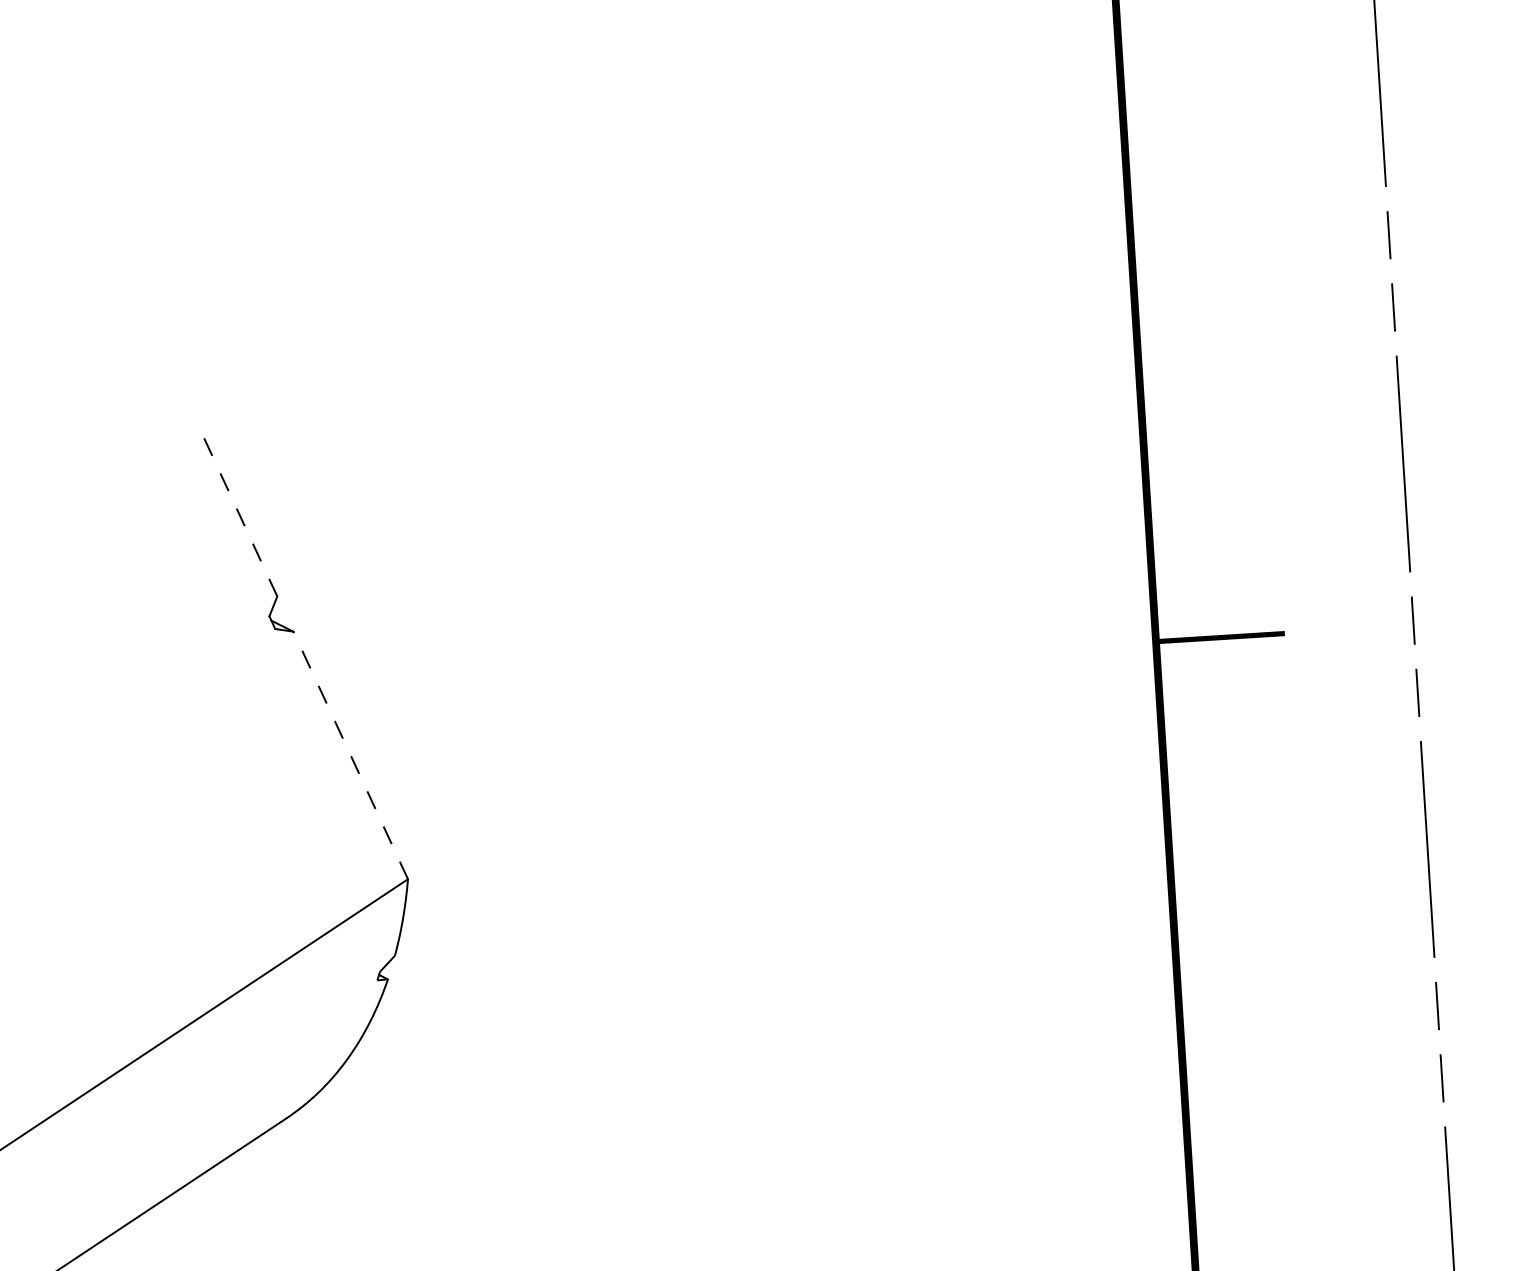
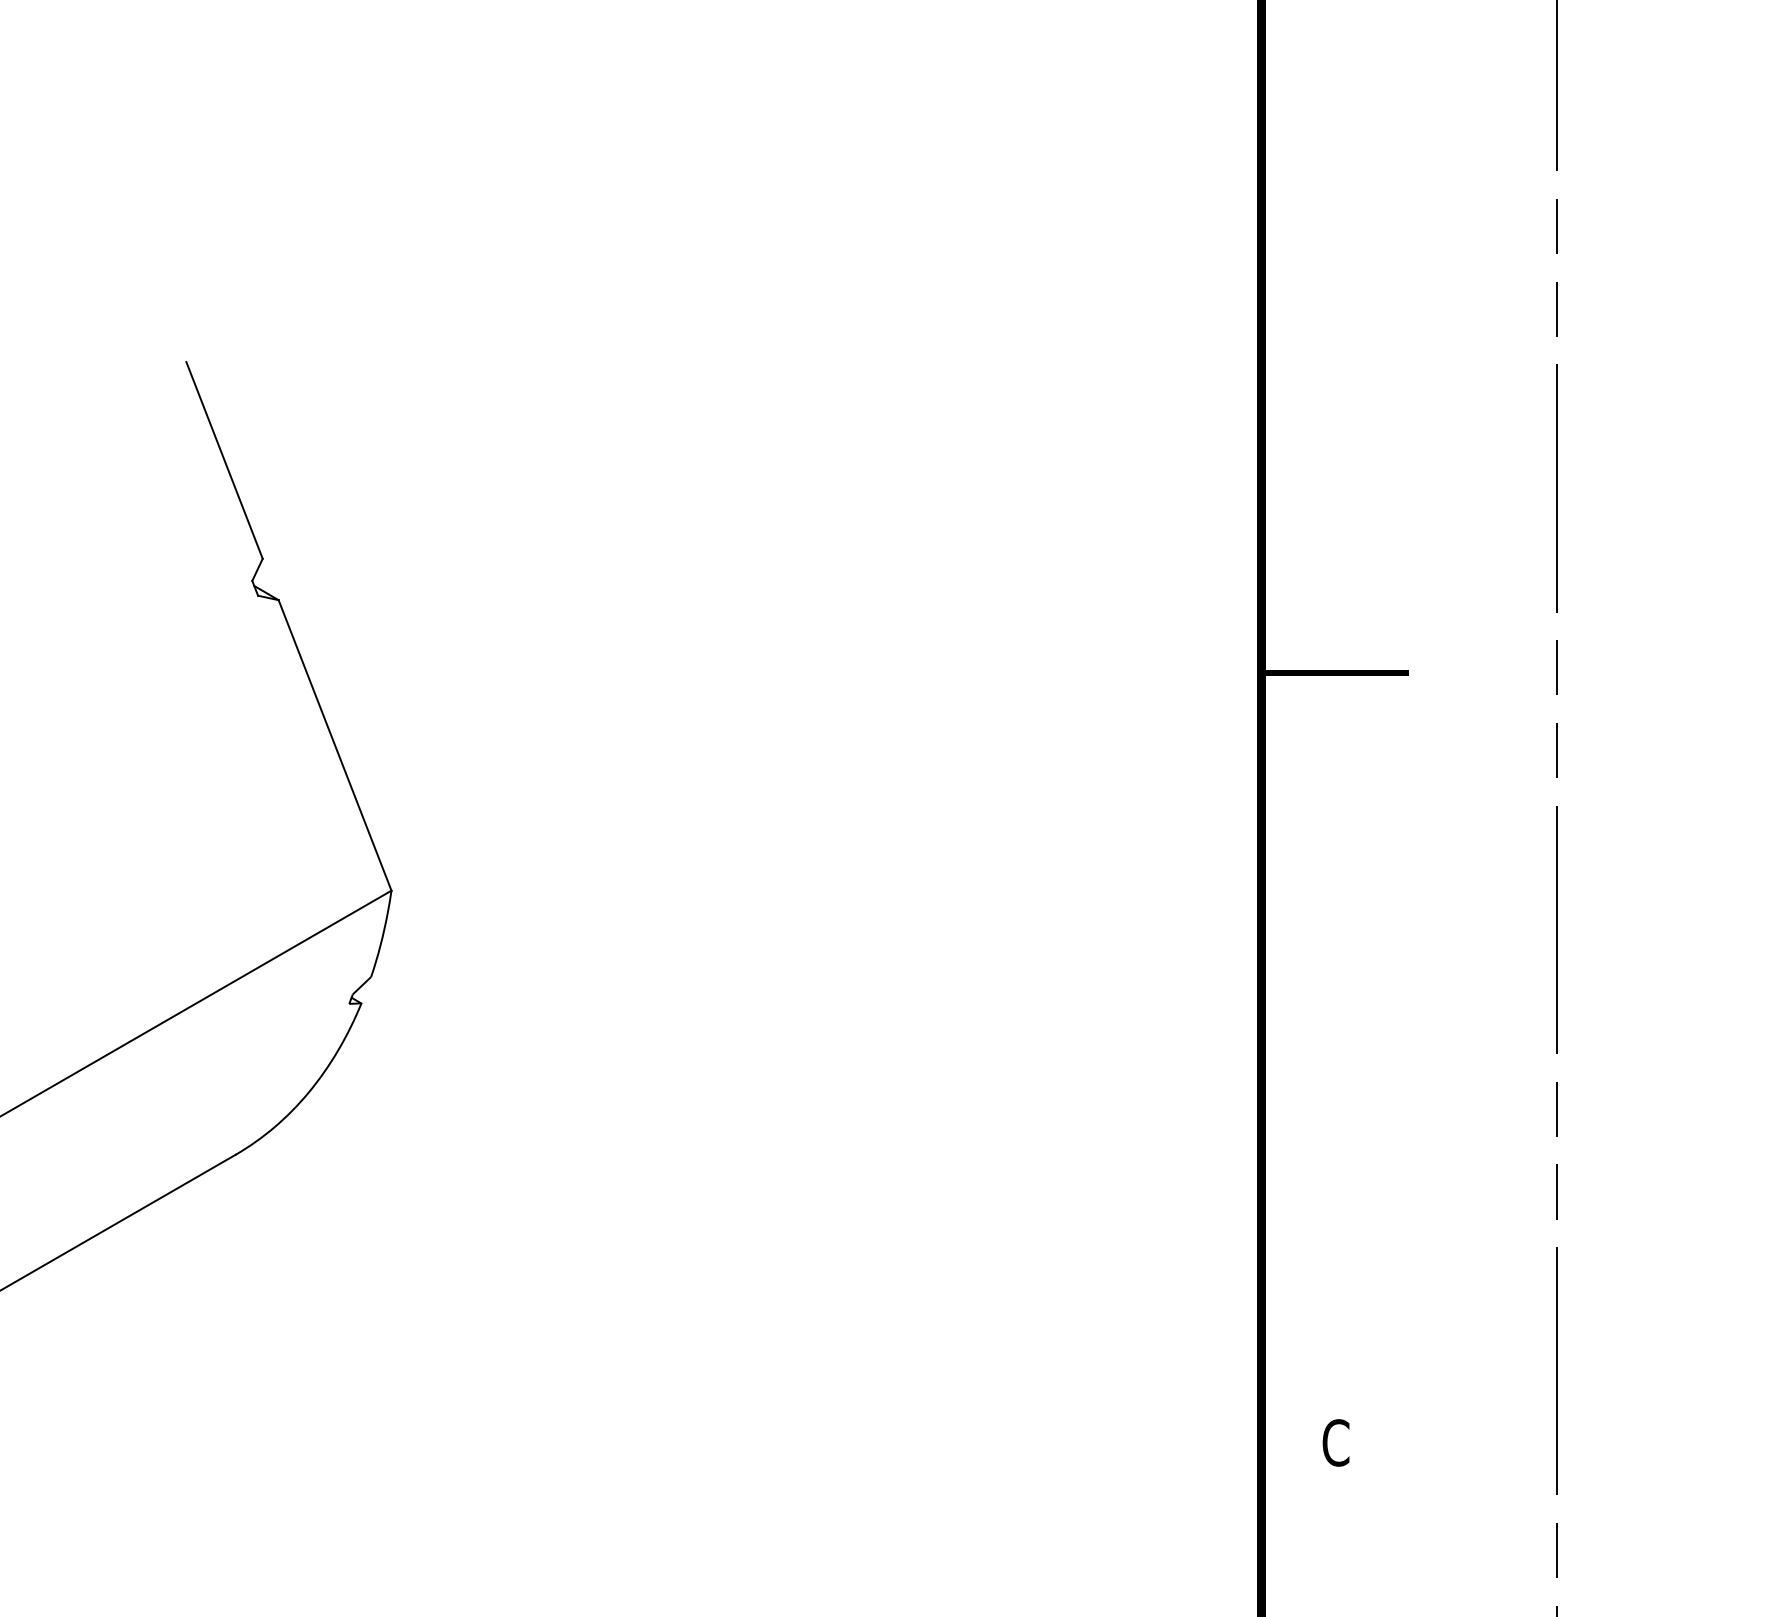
line: (238, 511) -> (224, 459), dashed -> solid
line: (351, 755) -> (335, 745), dashed -> solid

